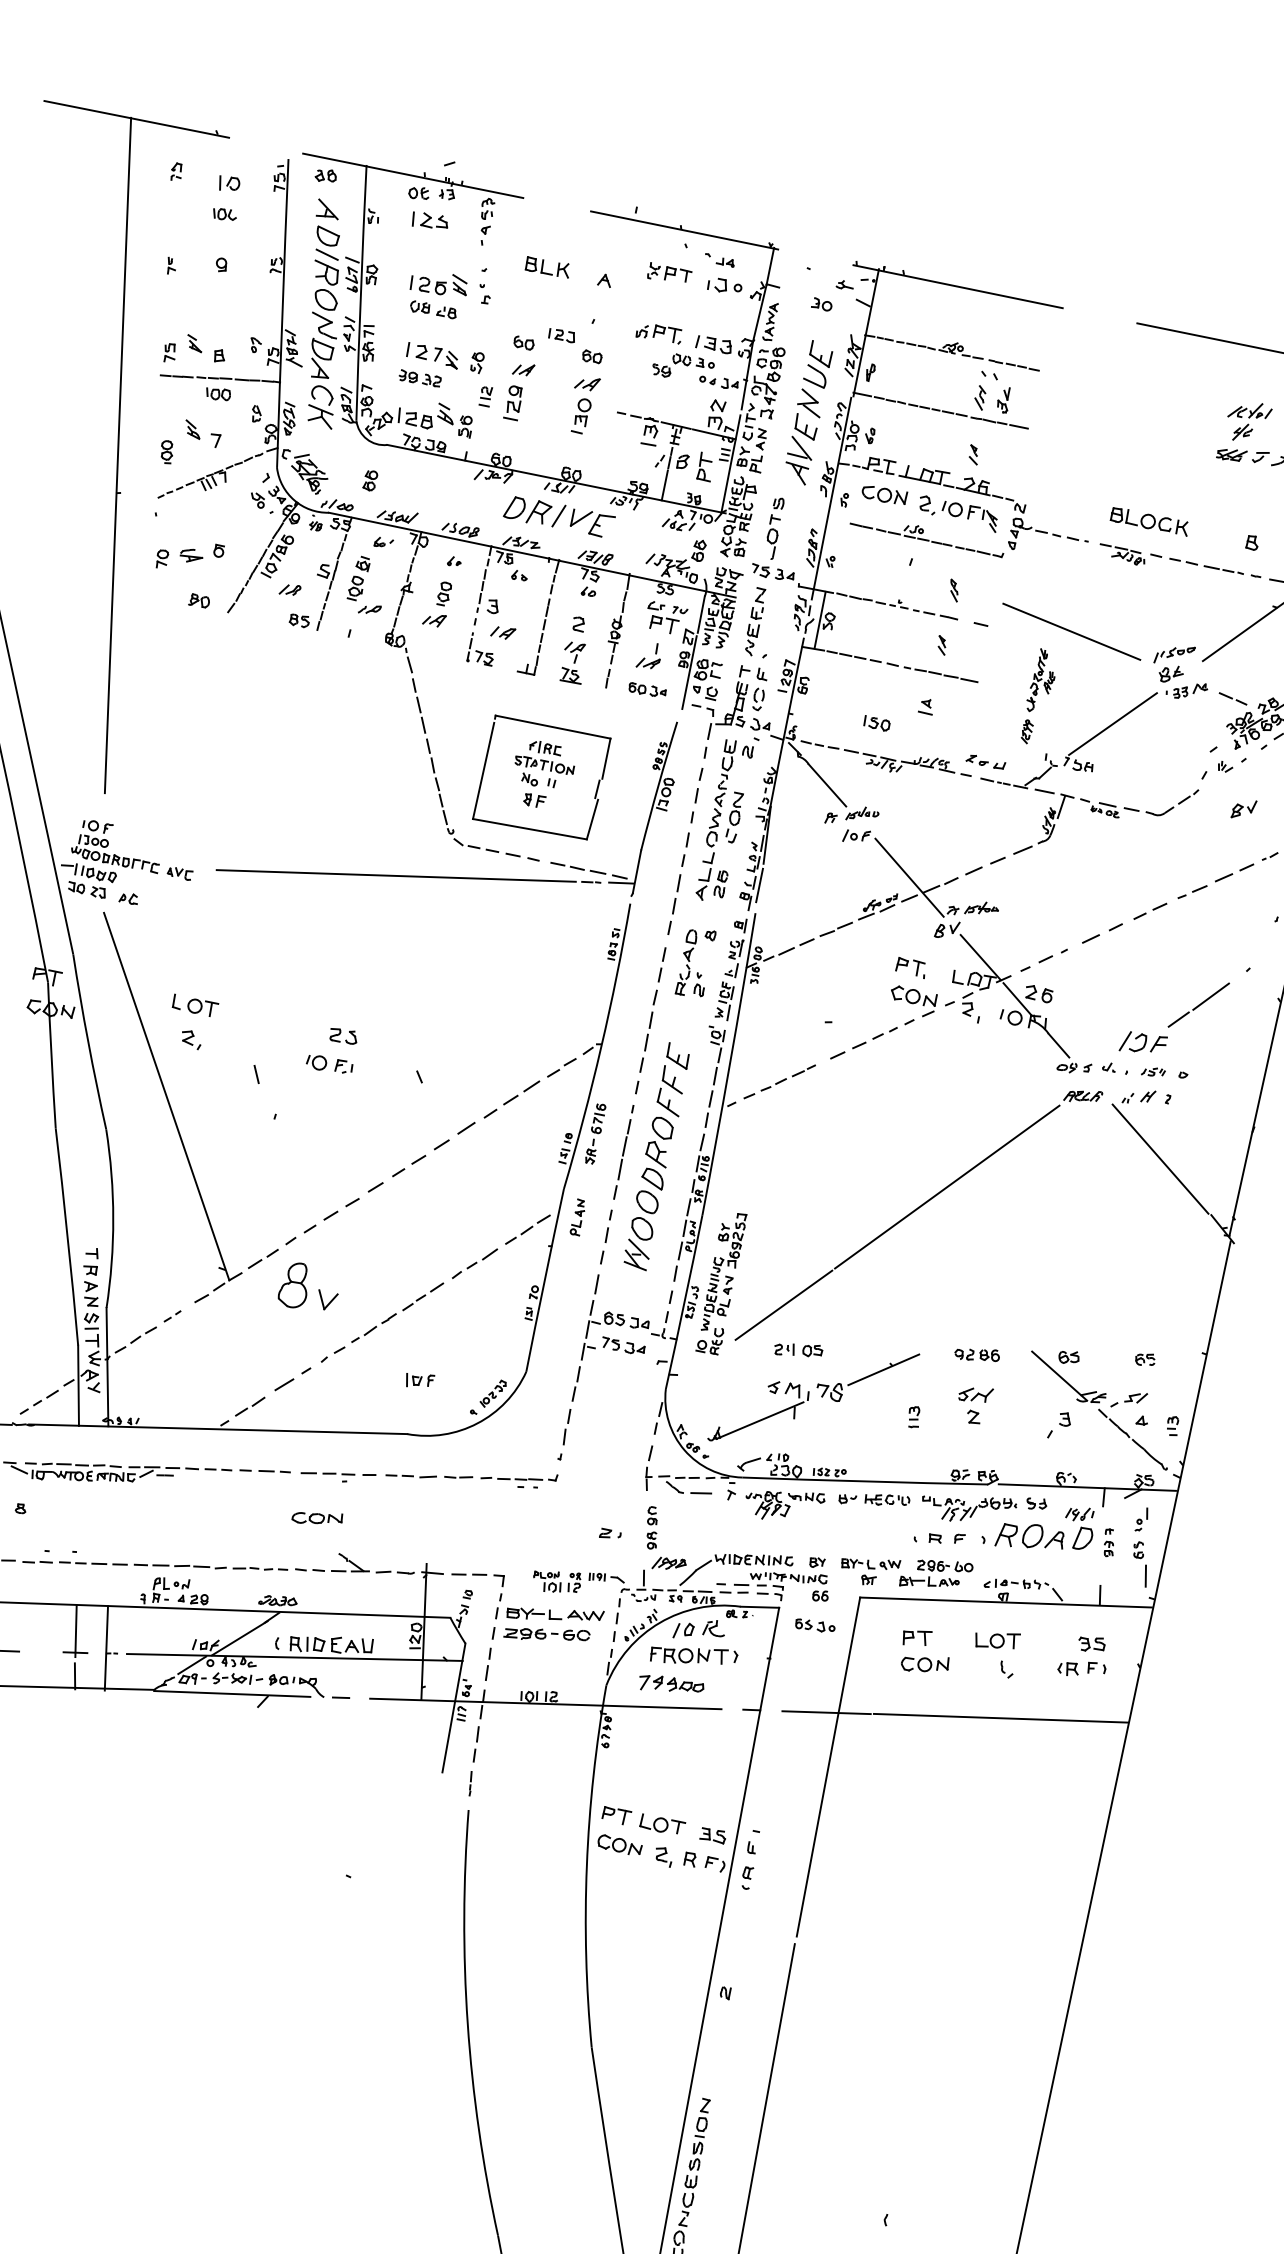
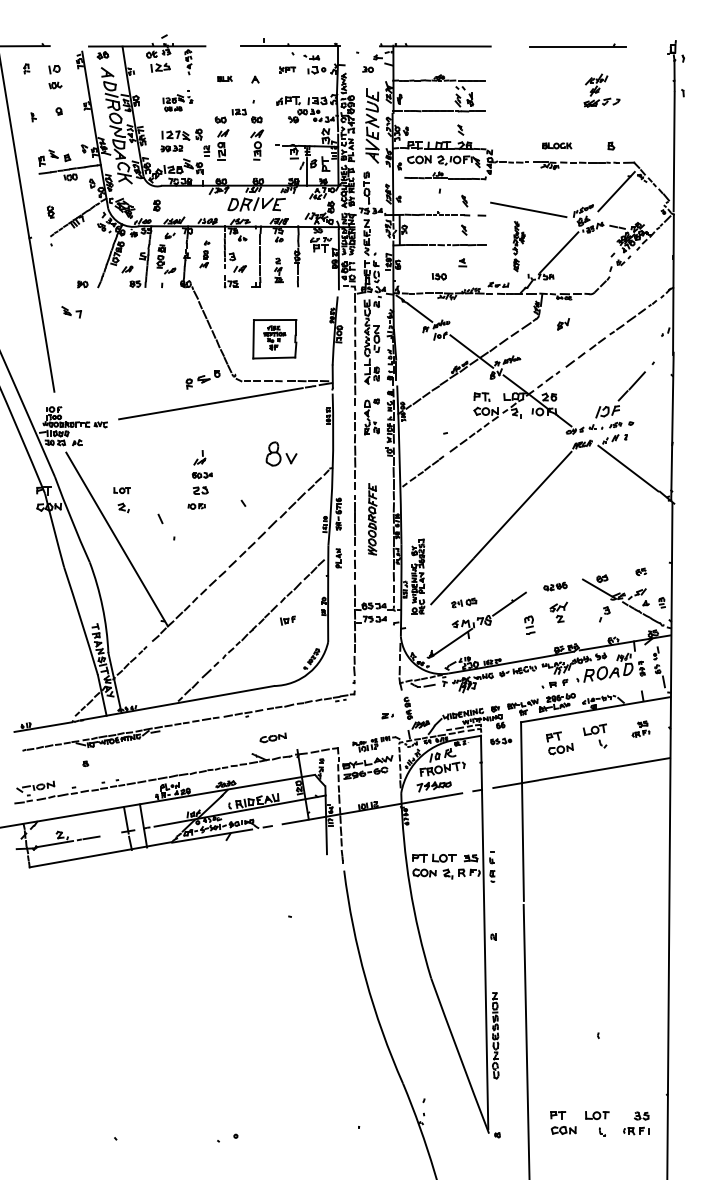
part: (547, 266) -> (224, 78), size x0.6
part: (669, 273) -> (287, 69), size x0.7
part: (449, 289) -> (177, 100), size x0.7
part: (201, 434) -> (71, 312), moved
part: (1150, 521) -> (557, 145), size x0.7
part: (188, 555) -> (202, 379), moved
part: (441, 591) -> (204, 254), size x0.7
part: (575, 650) -> (278, 270), size x0.7
part: (650, 669) -> (201, 464), moved
part: (541, 777) -> (274, 338), size x0.7
part: (1243, 809) -> (563, 324), moved
part: (195, 1006) -> (122, 490), size x0.7
part: (329, 1064) -> (196, 506), size x0.7
part: (657, 1157) -> (372, 519), size x0.6
part: (309, 1287) -> (281, 453), moved
part: (418, 1380) -> (287, 620), moved
part: (913, 1415) -> (529, 624), size x1.6
part: (316, 1516) -> (272, 737), moved
part: (1083, 1657) -> (640, 729), size x0.7

